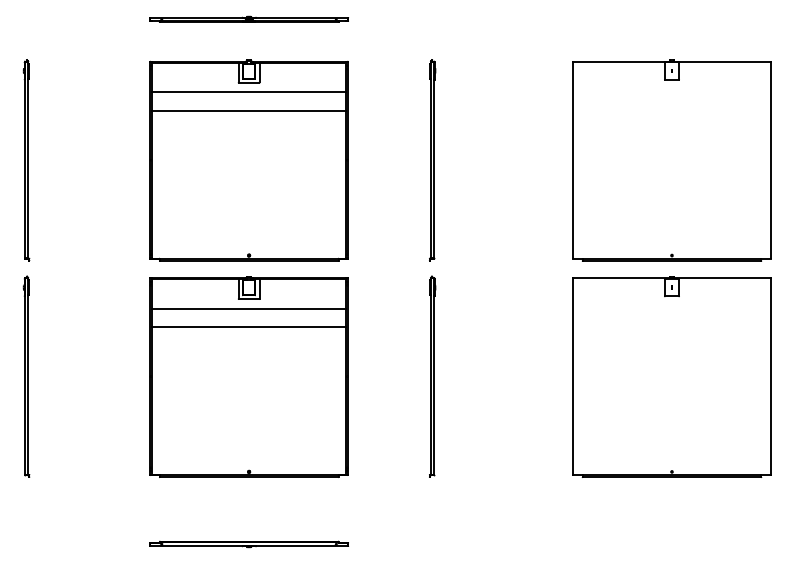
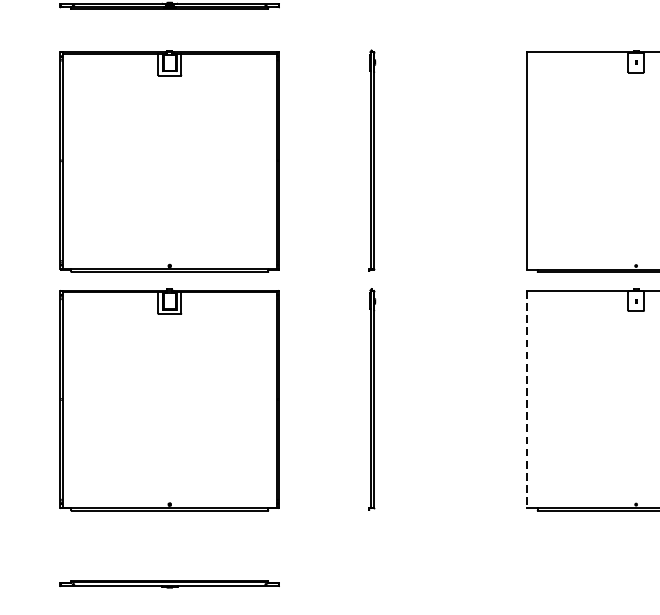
line: (249, 92) -> (170, 86), removed
line: (249, 110) -> (170, 106), removed
line: (249, 308) -> (170, 324), removed
line: (249, 327) -> (170, 345), removed
line: (572, 377) -> (526, 400), solid -> dashed

